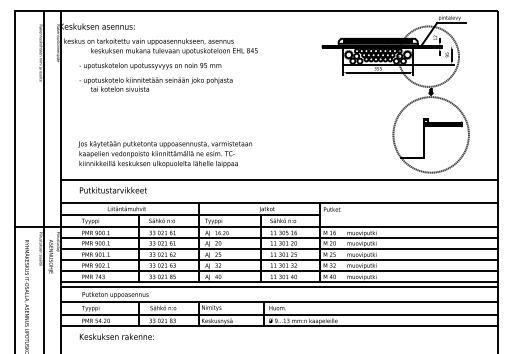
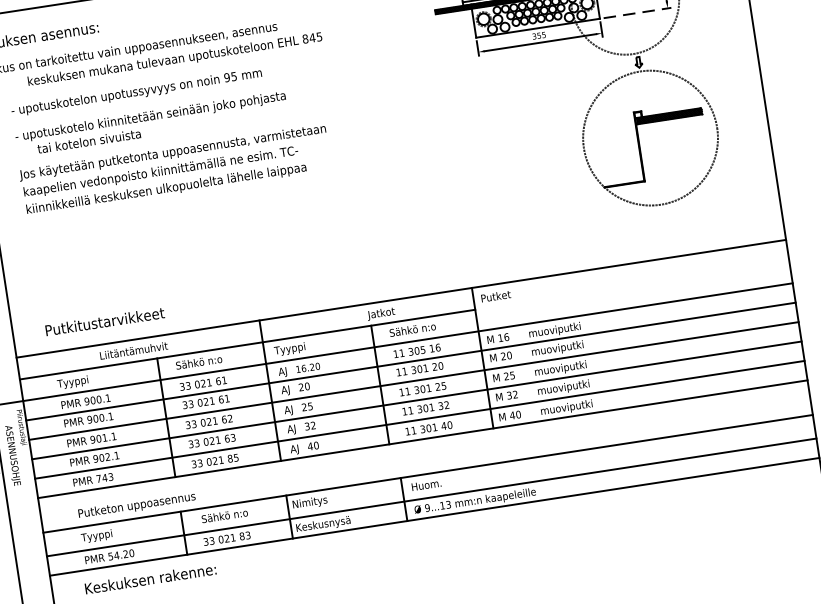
line: (435, 64) -> (639, 12), solid -> dashed
text: (164, 154) -> (174, 170), moved
line: (279, 180) -> (395, 259), removed
line: (279, 287) -> (424, 448), removed

